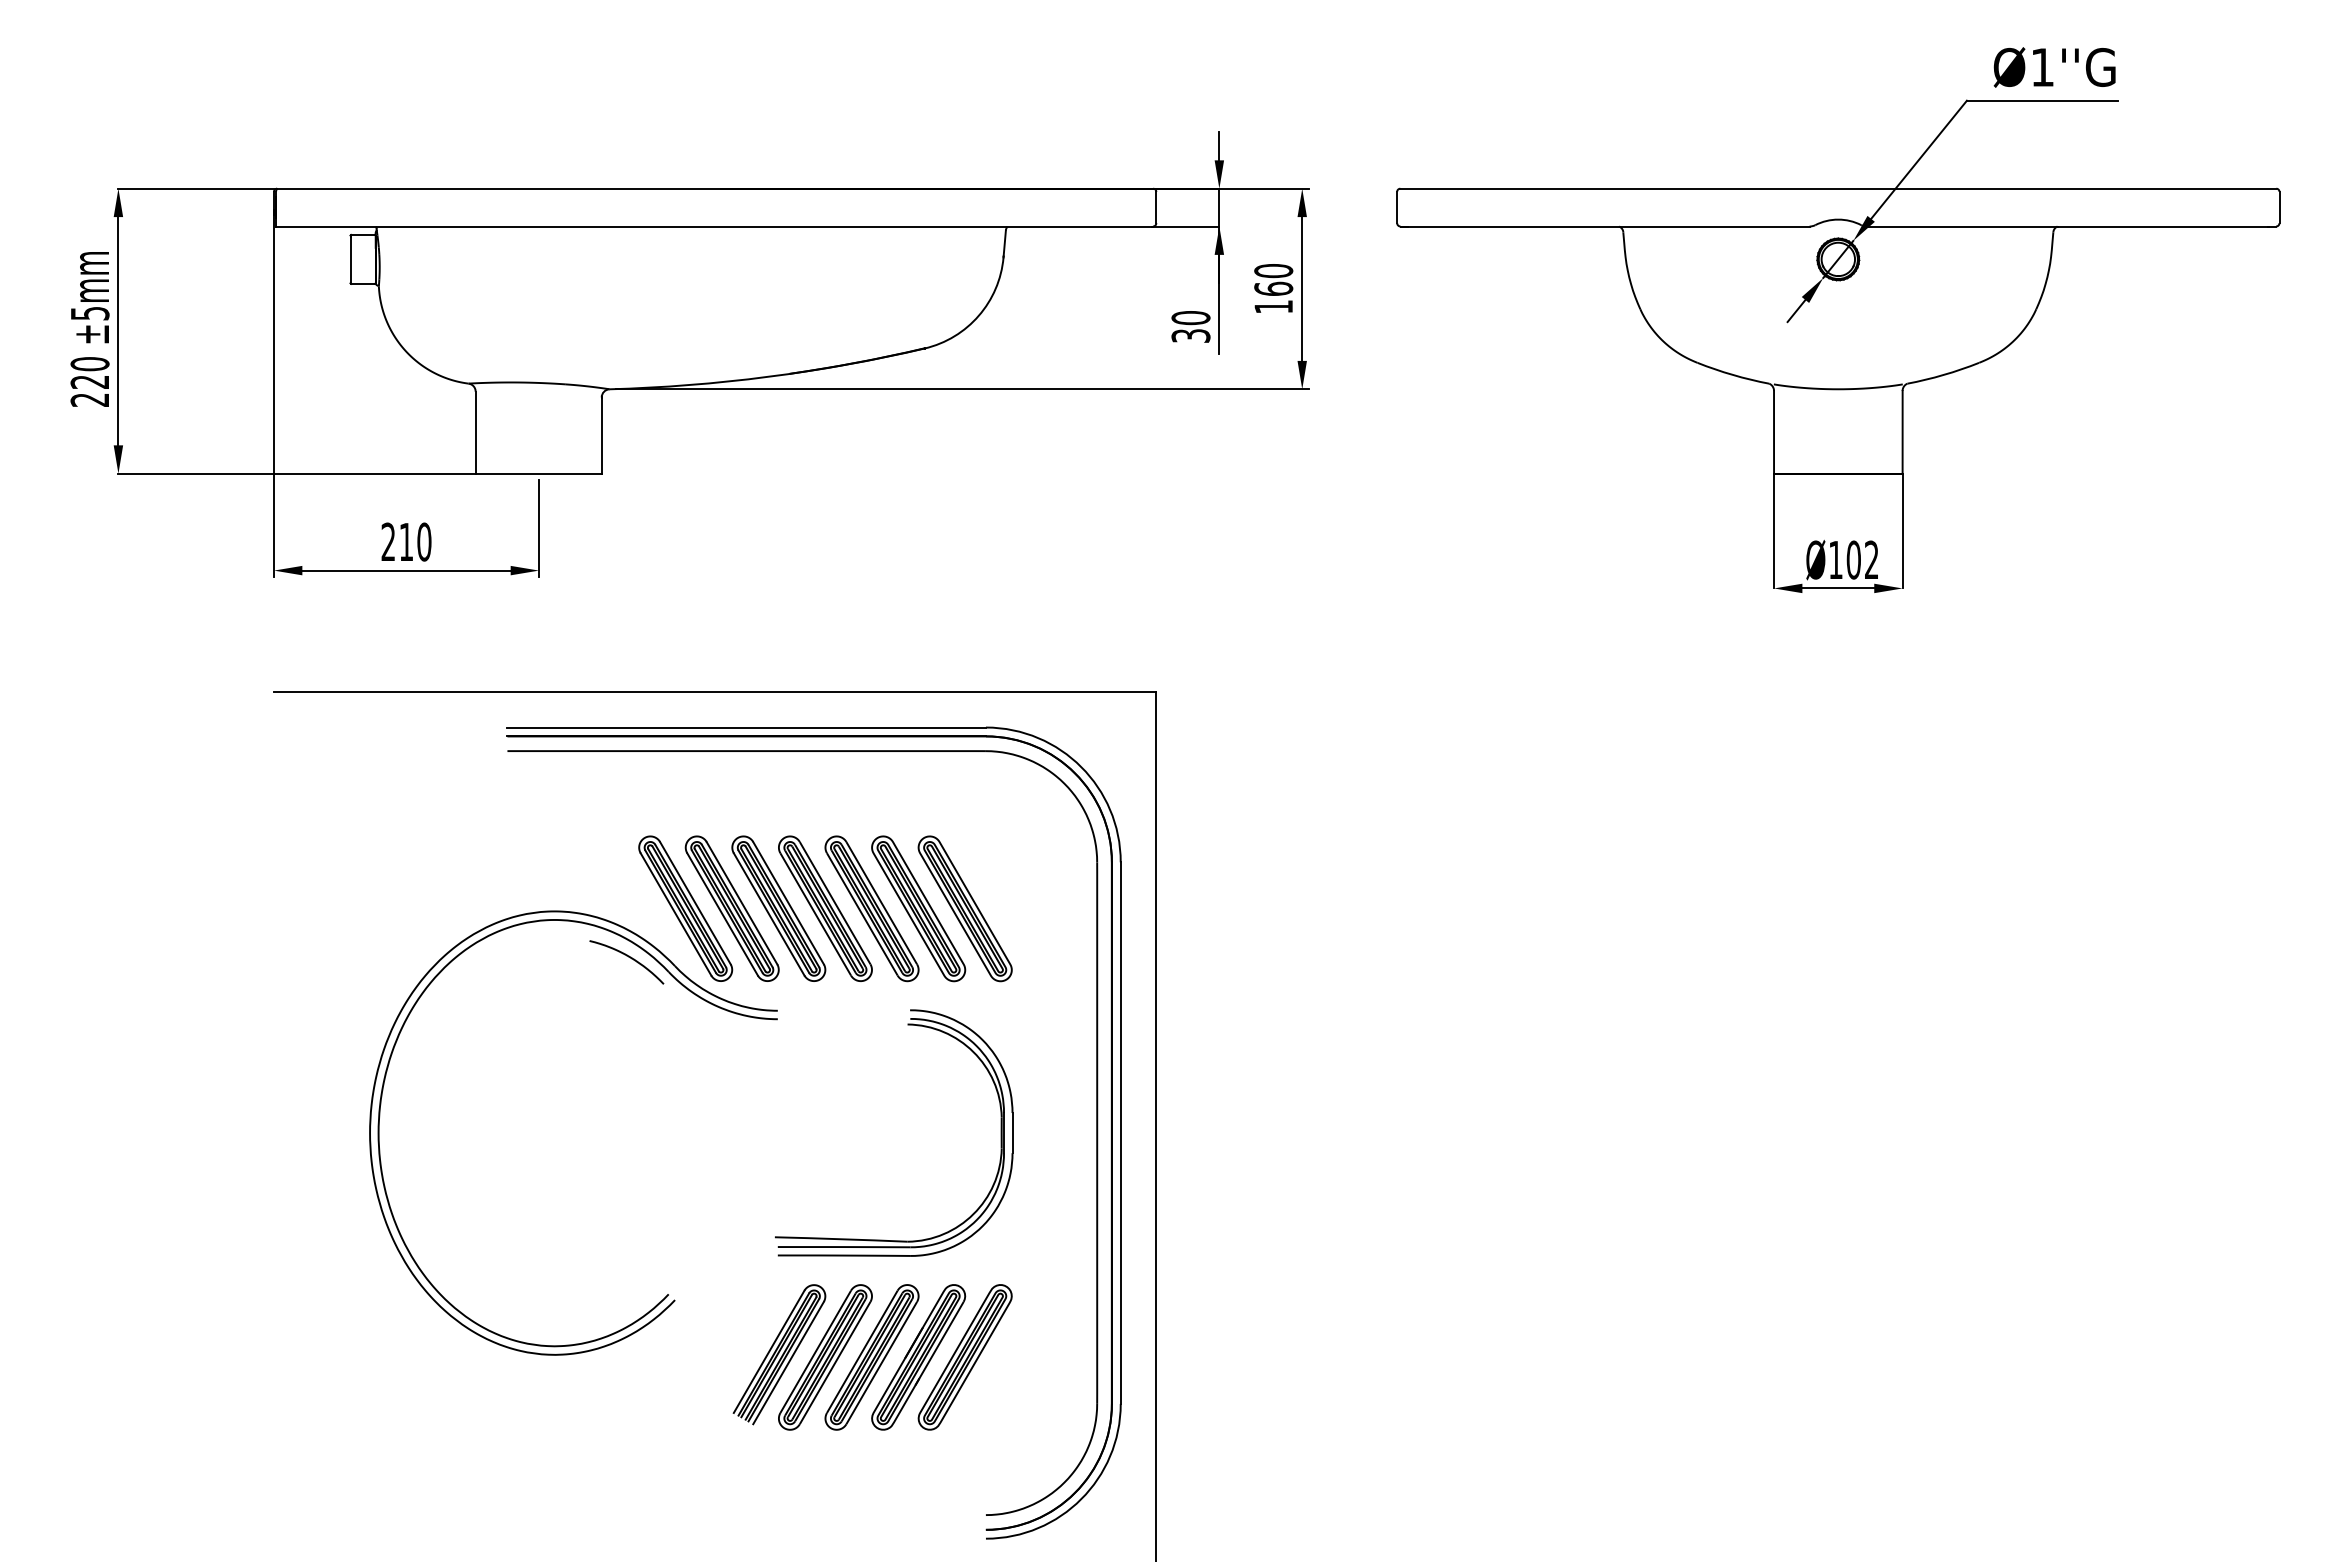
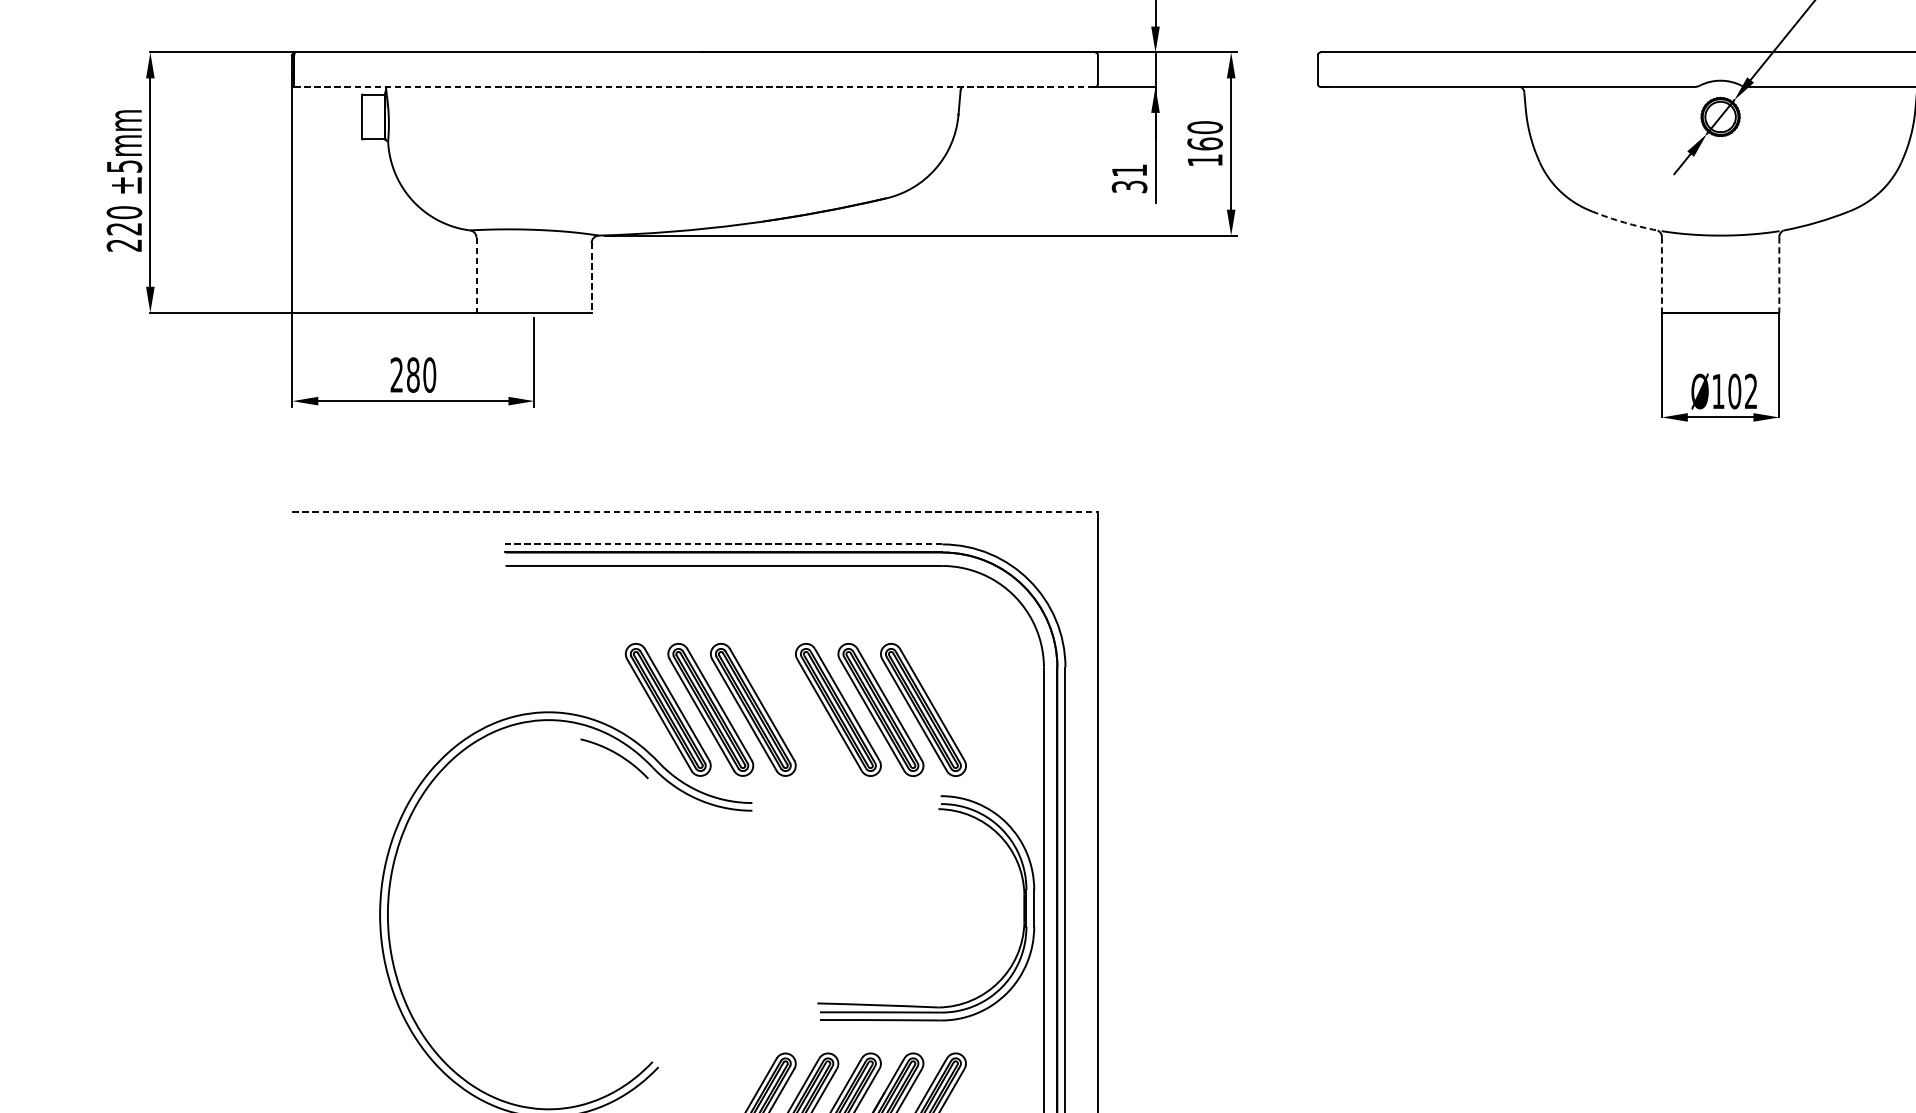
line: (713, 226) -> (693, 86), solid -> dashed
text: (1190, 318) -> (1129, 170), 30 -> 31
arc: (1732, 374) -> (1624, 222), solid -> dashed
line: (475, 432) -> (476, 275), solid -> dashed
line: (1774, 432) -> (1662, 275), solid -> dashed
line: (1902, 432) -> (1779, 275), solid -> dashed
line: (601, 436) -> (591, 278), solid -> dashed
text: (406, 541) -> (413, 374), 210 -> 280
line: (715, 691) -> (695, 511), solid -> dashed
line: (746, 727) -> (723, 544), solid -> dashed
part: (825, 908) -> (795, 709), removed
part: (1000, 1132) -> (1023, 907), moved

